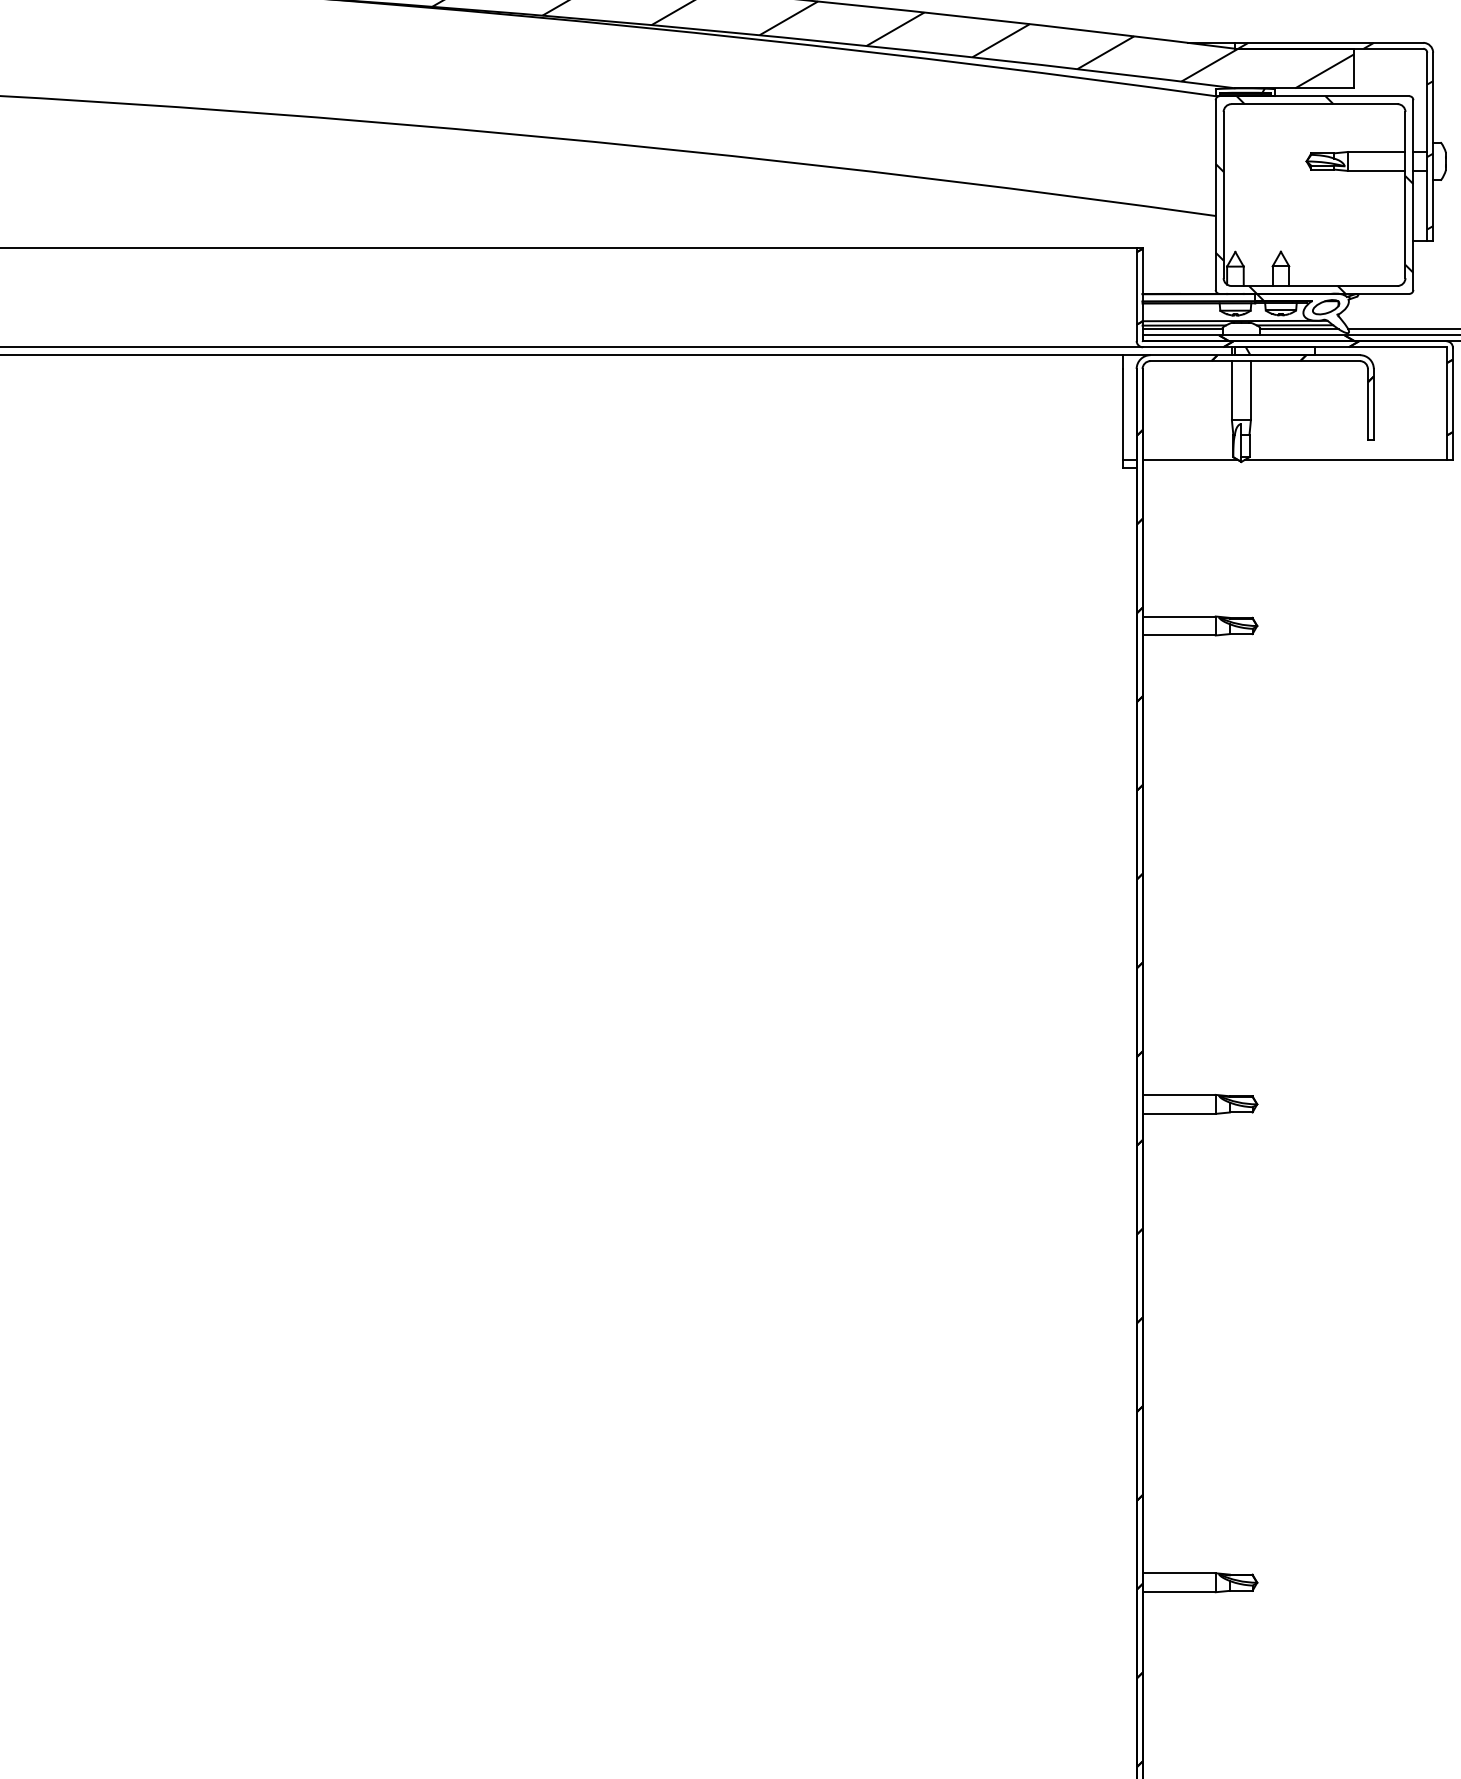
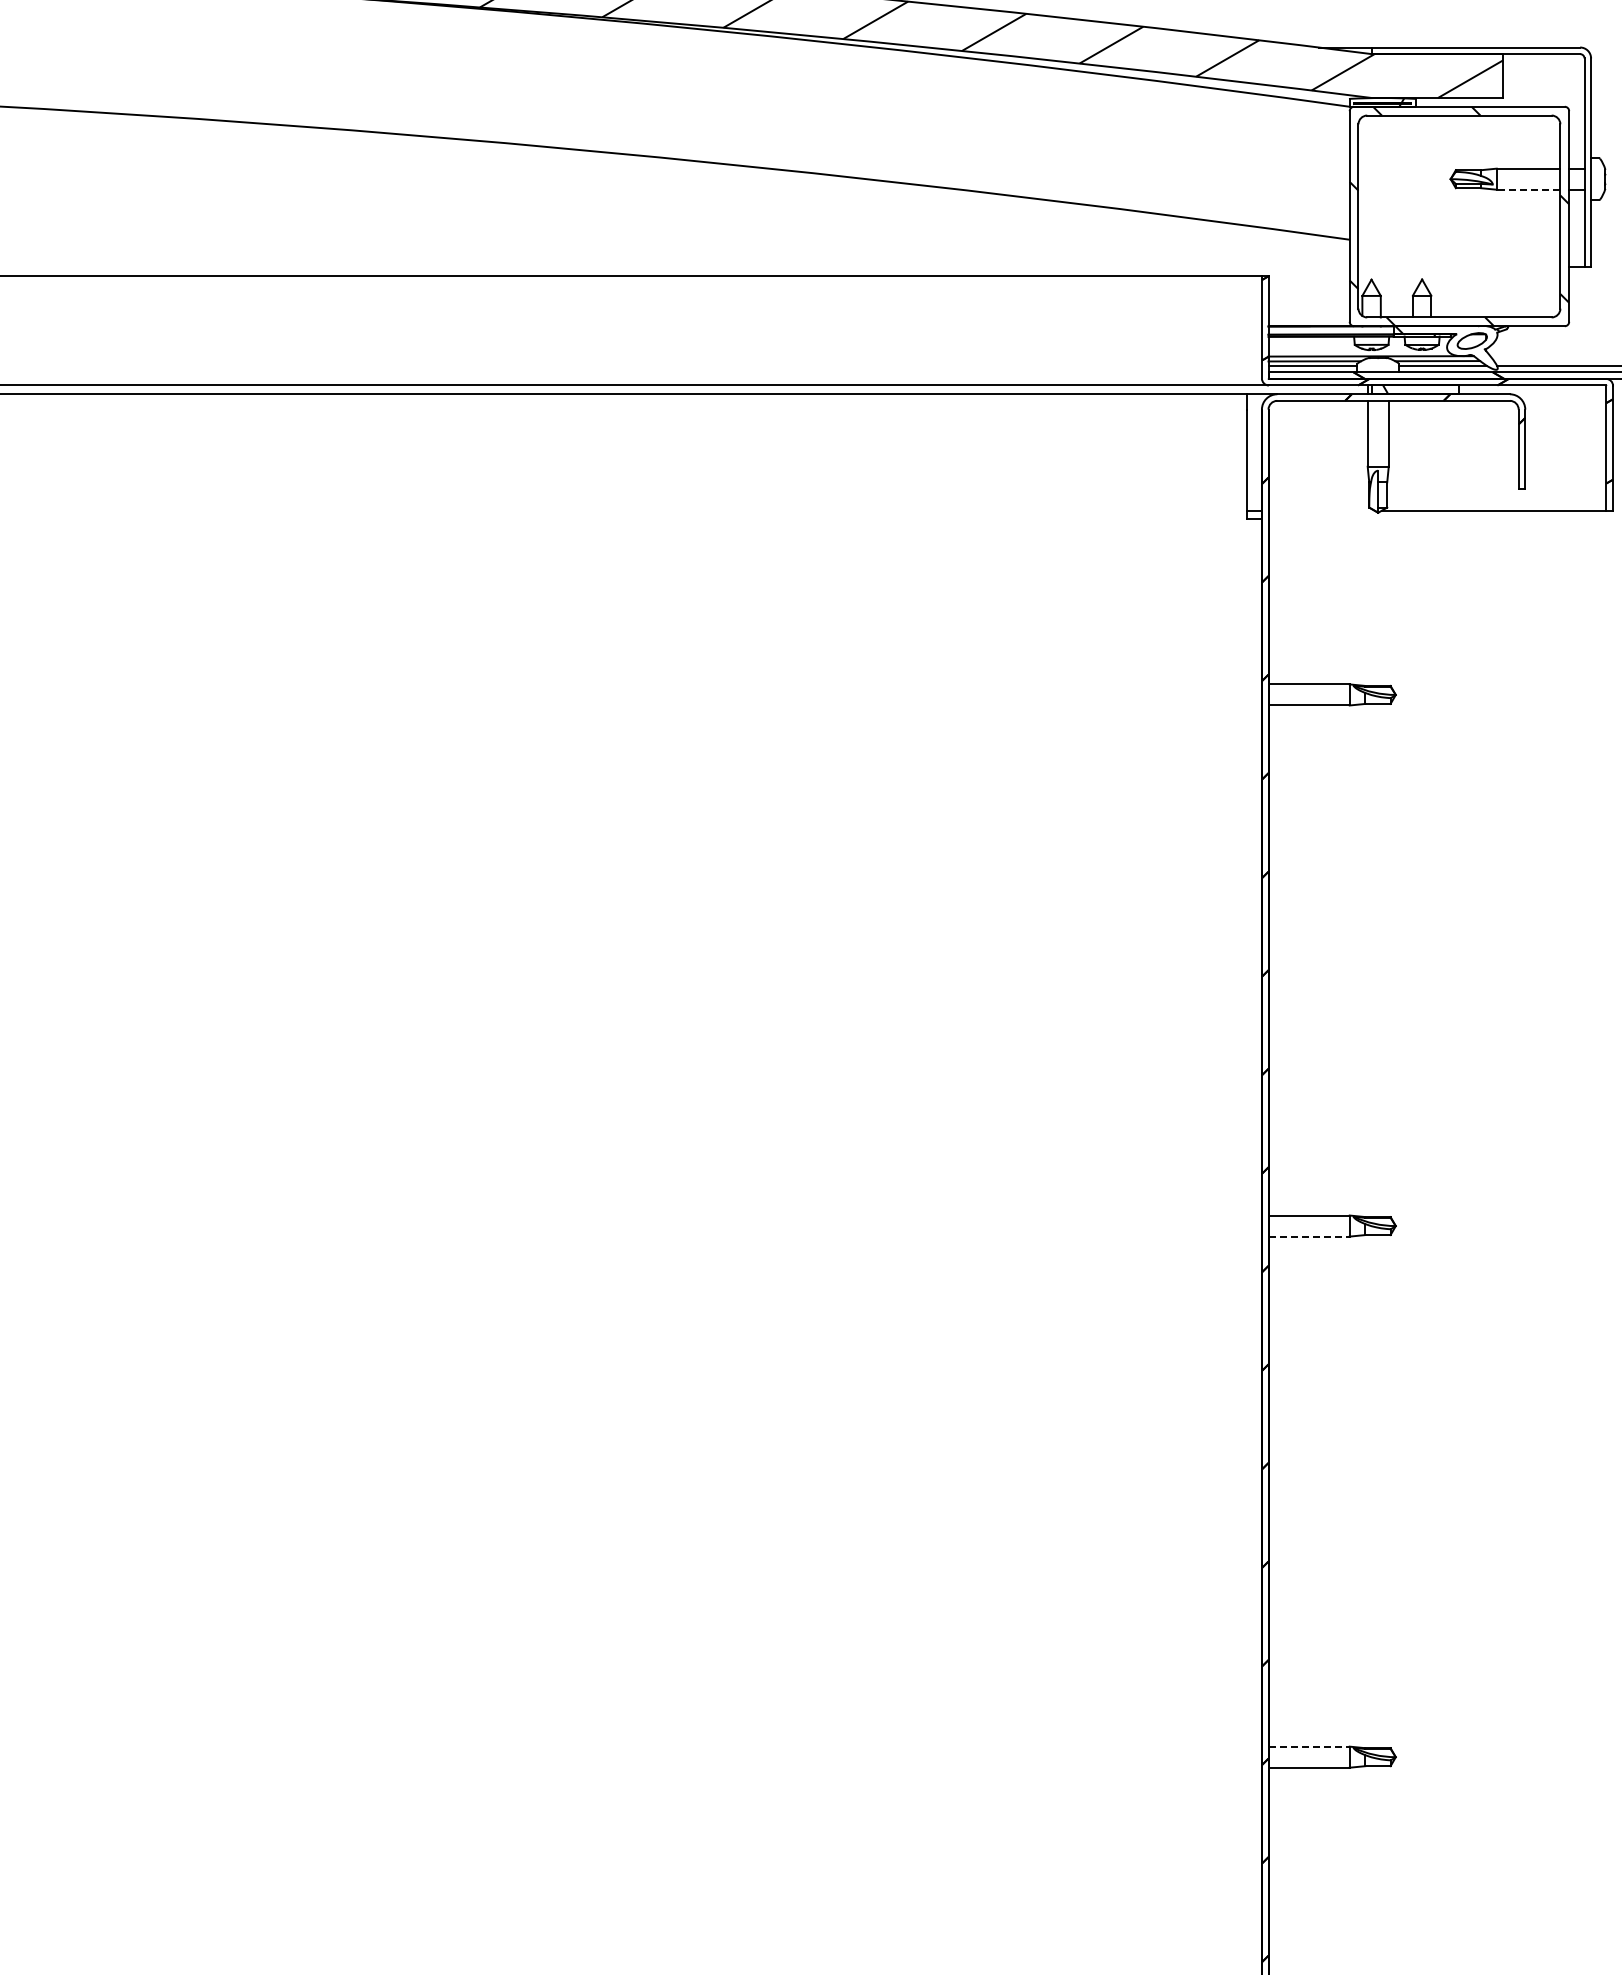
hatch: (1335, 135) -> (1482, 150), removed
line: (1376, 170) -> (1528, 189), solid -> dashed
line: (1190, 459) -> (1321, 510), removed
line: (1179, 1113) -> (1309, 1236), solid -> dashed
line: (1179, 1573) -> (1309, 1746), solid -> dashed

